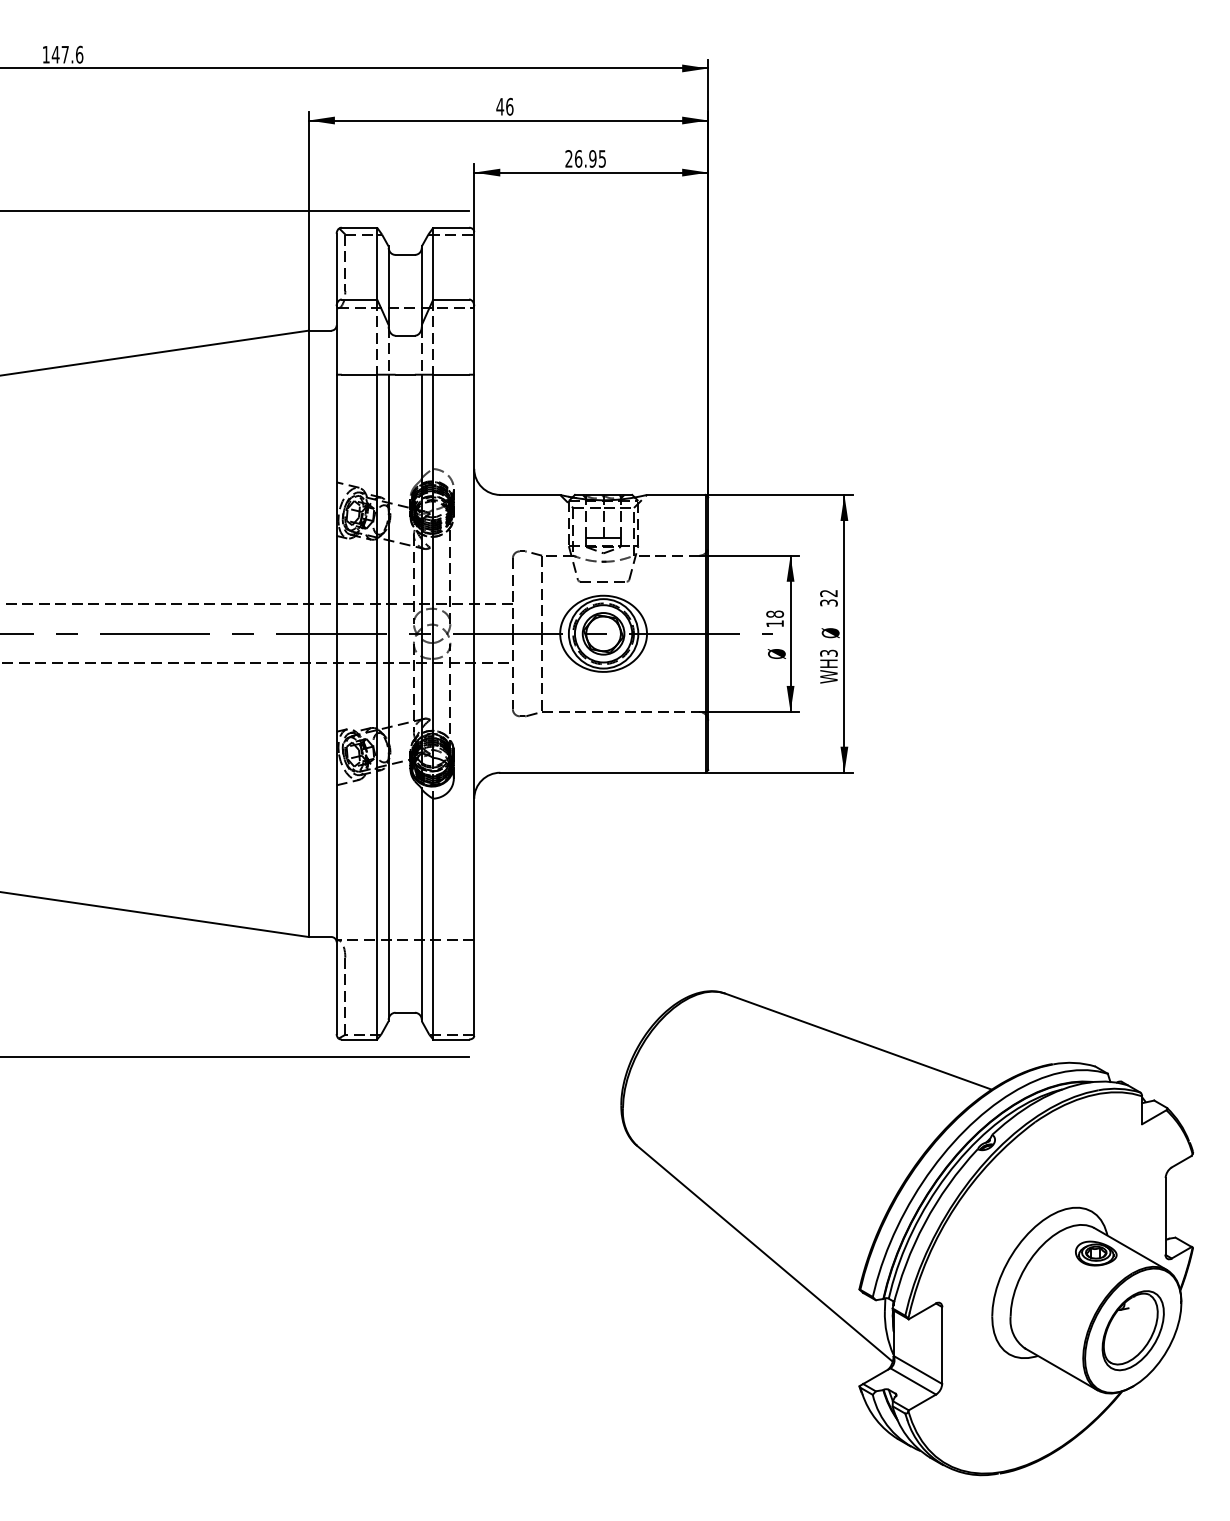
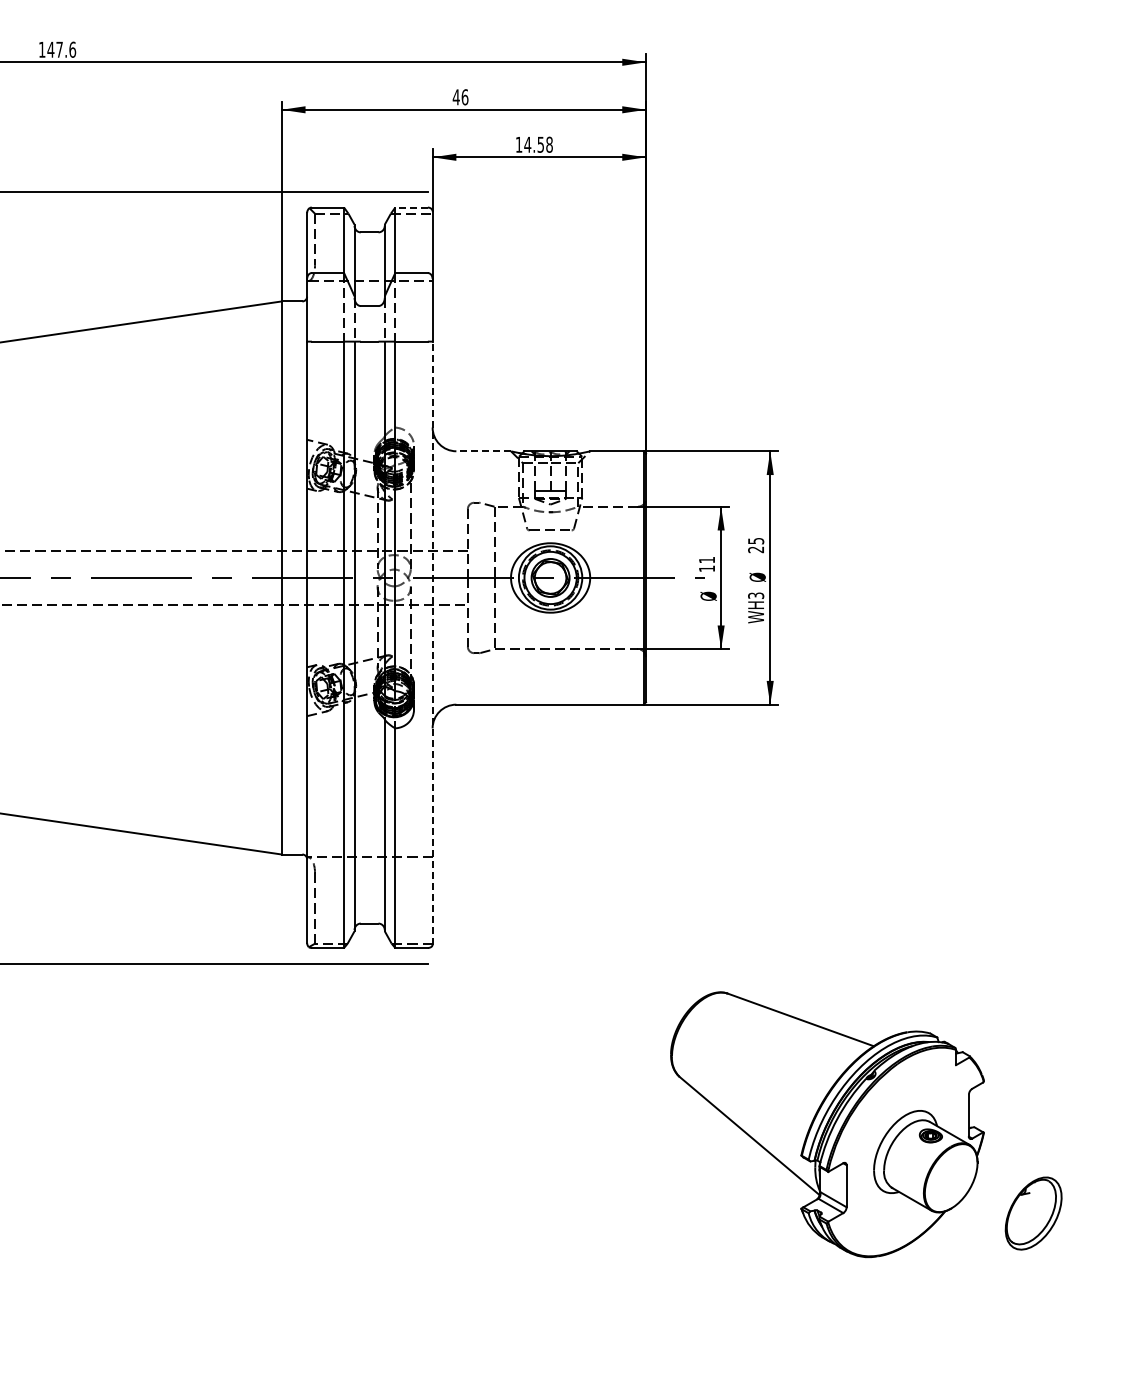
text: (584, 158) -> (533, 144), 26.95 -> 14.58
line: (451, 227) -> (411, 207), solid -> dashed
line: (530, 495) -> (483, 451), solid -> dashed
text: (829, 598) -> (756, 545), 32 -> 25
text: (774, 613) -> (706, 559), 18 -> 11
line: (474, 705) -> (432, 643), solid -> dashed
part: (907, 1233) -> (827, 1124), size x0.6

